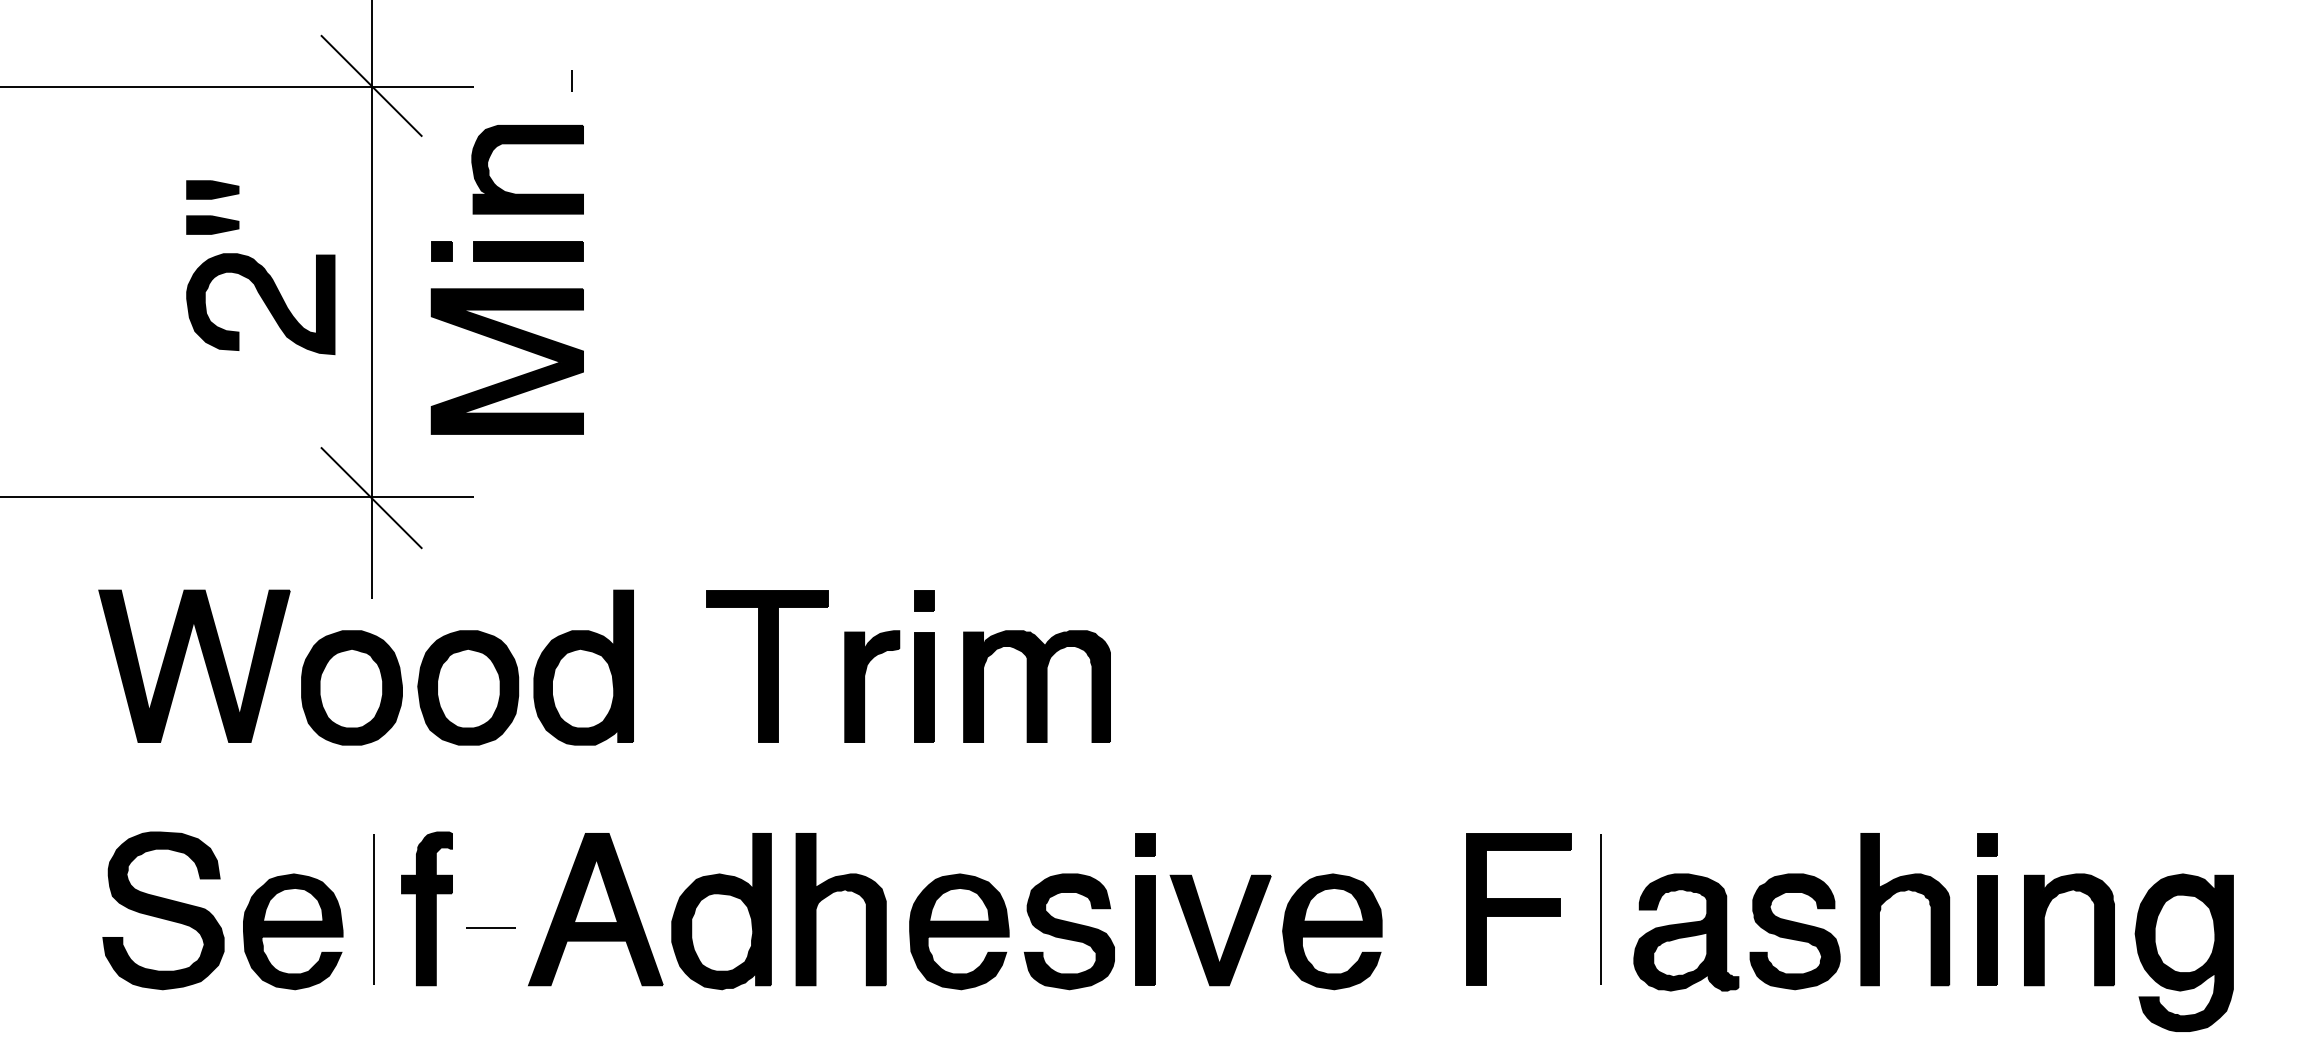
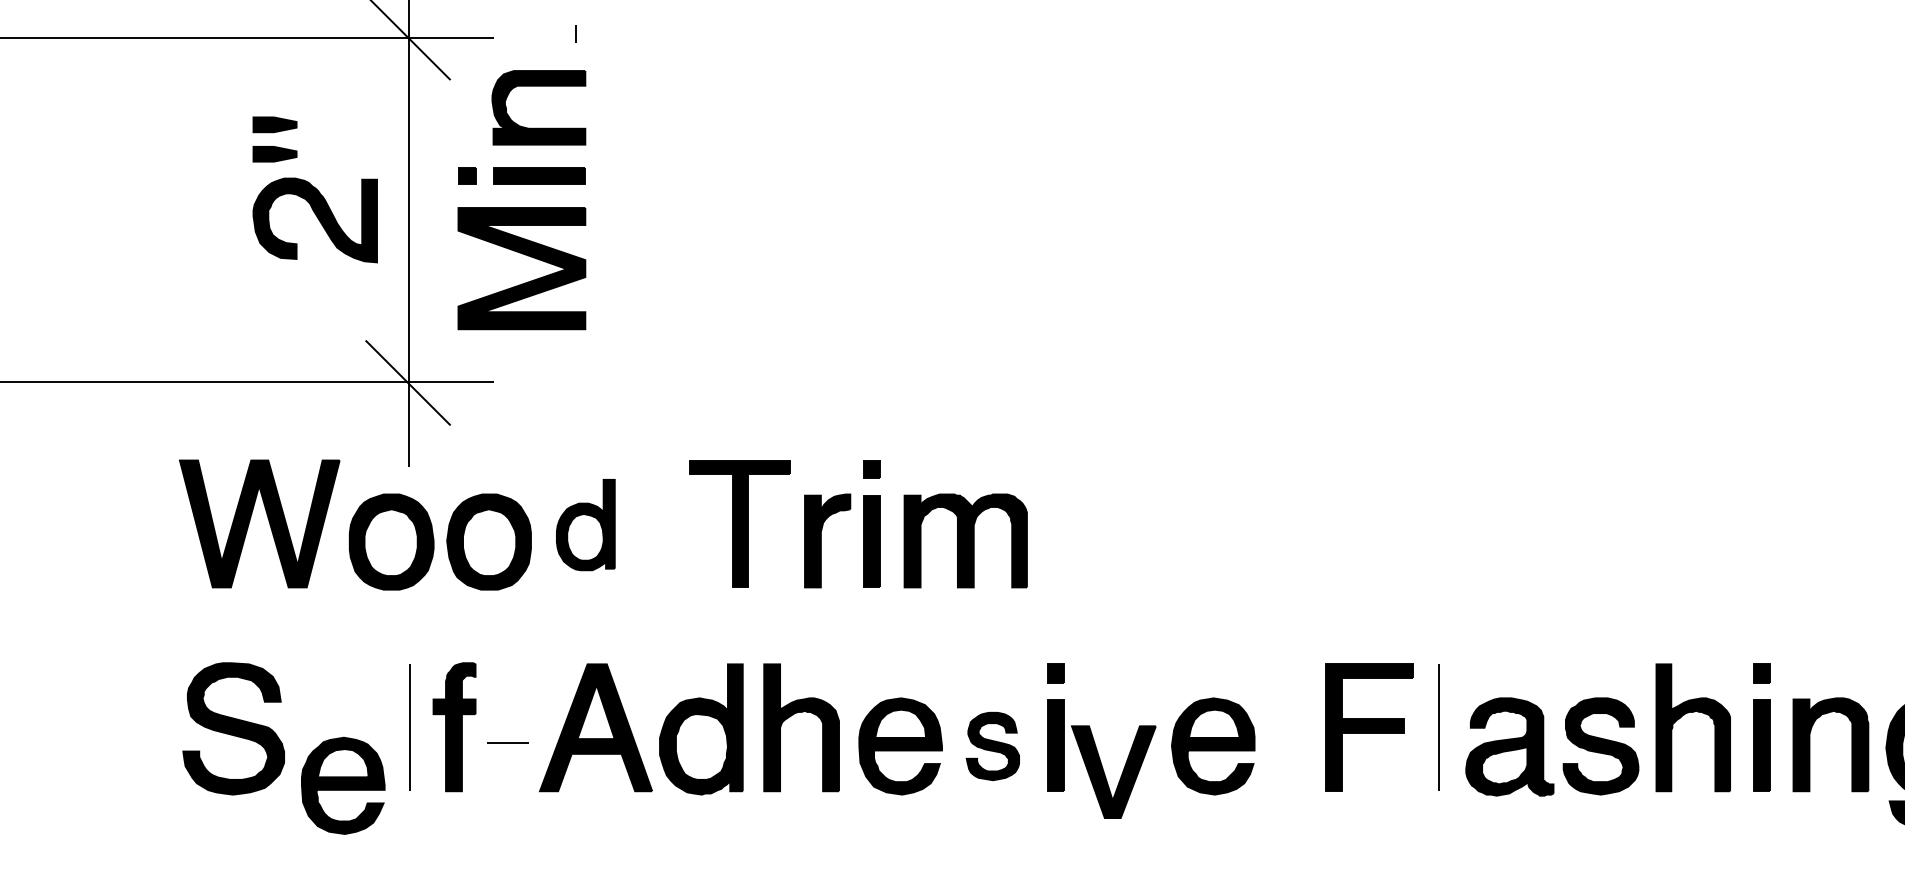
part: (583, 667) -> (585, 524), size x0.7
part: (293, 931) -> (343, 785), moved
part: (1069, 931) -> (992, 746), size x0.7
part: (1229, 934) -> (1121, 775), moved

